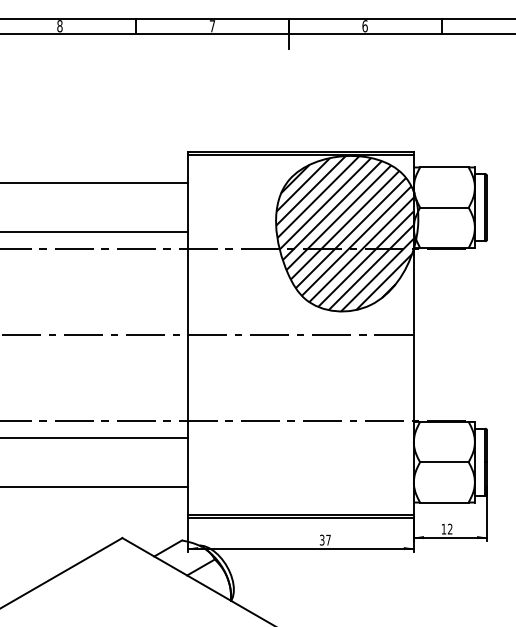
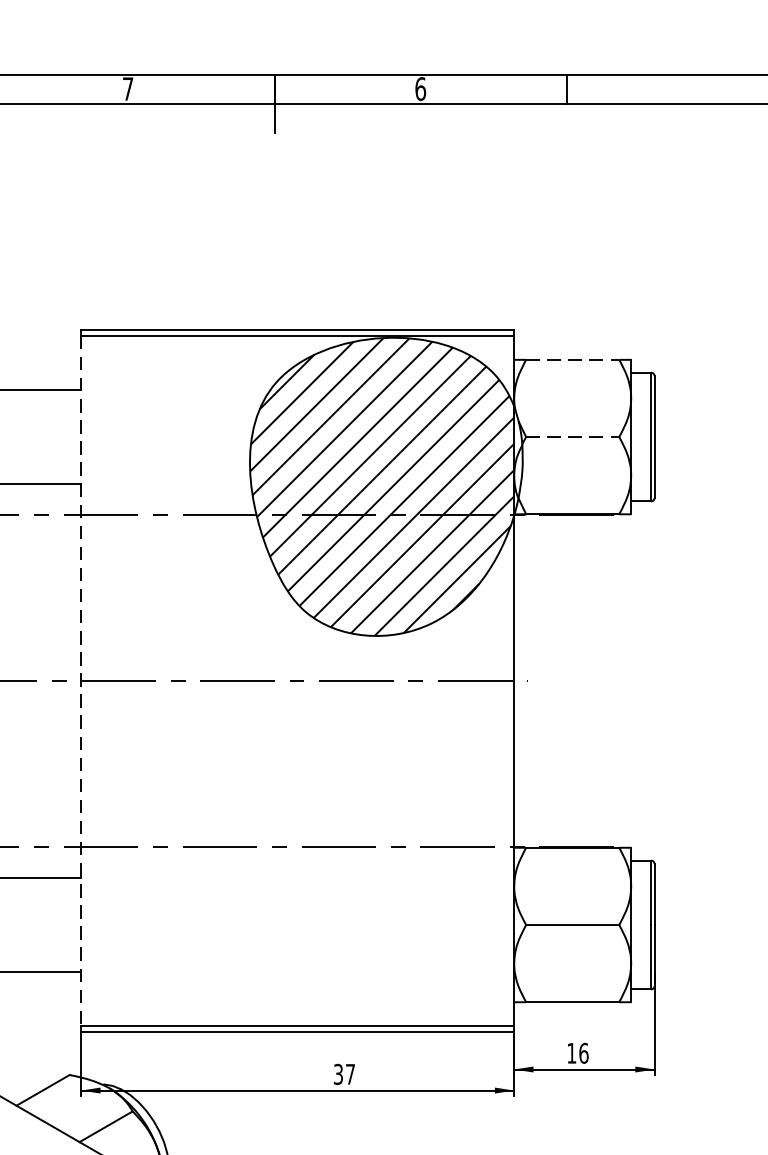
line: (444, 167) -> (572, 359), solid -> dashed
line: (444, 207) -> (572, 436), solid -> dashed
line: (188, 335) -> (82, 681), solid -> dashed
text: (449, 528) -> (582, 1052), 12 -> 16

